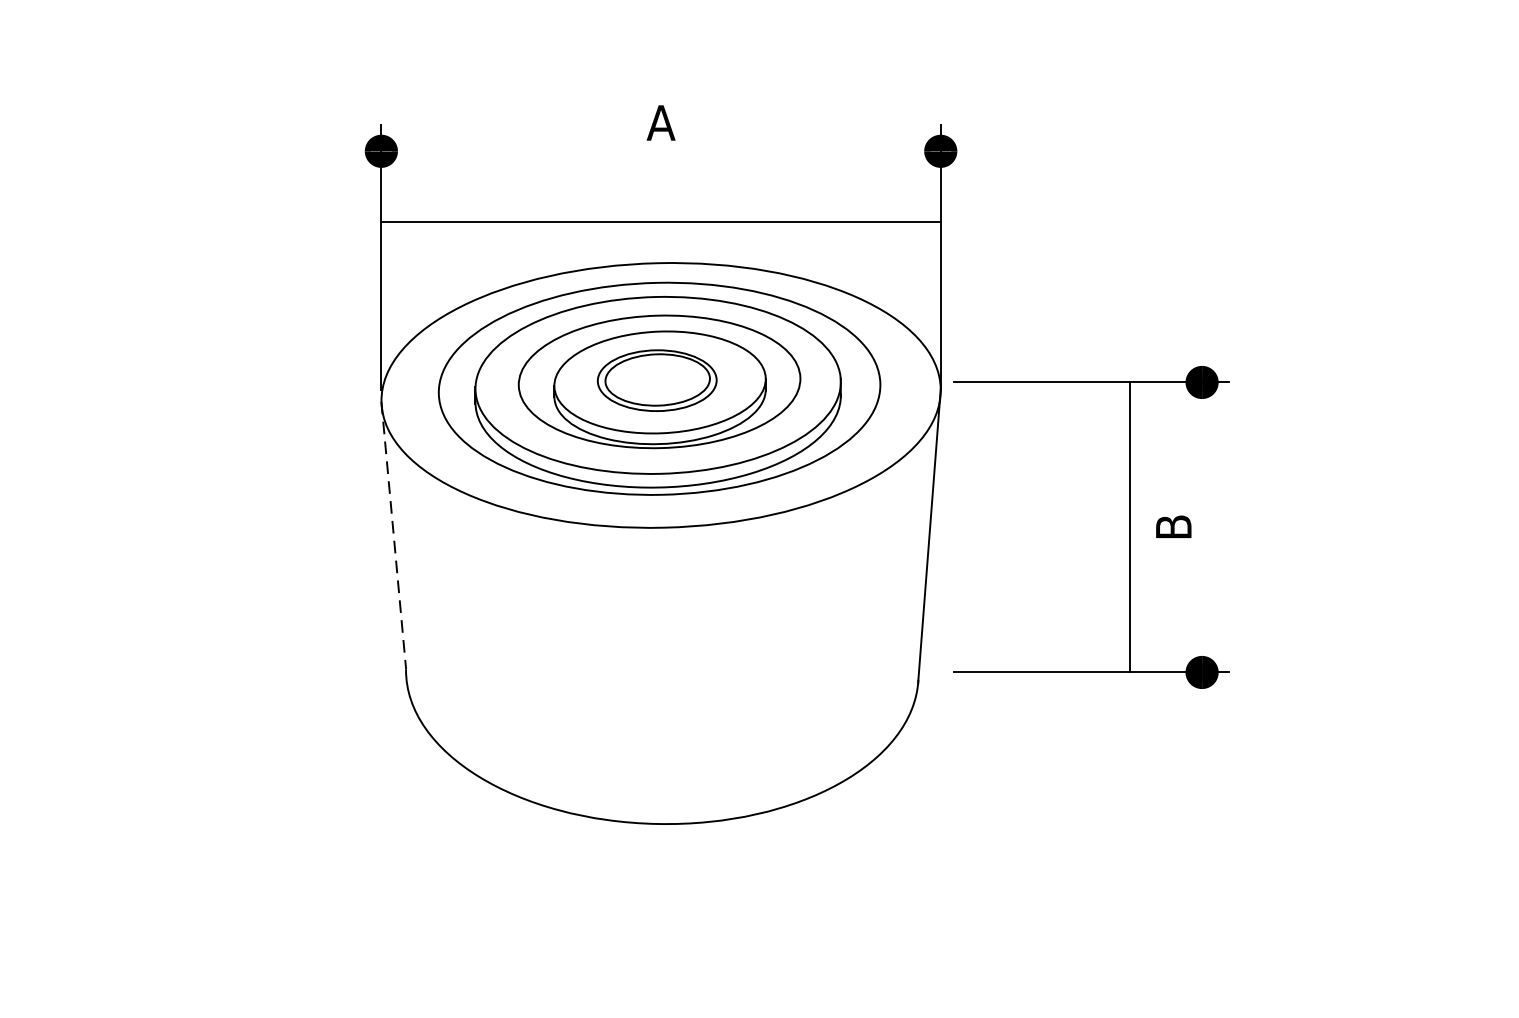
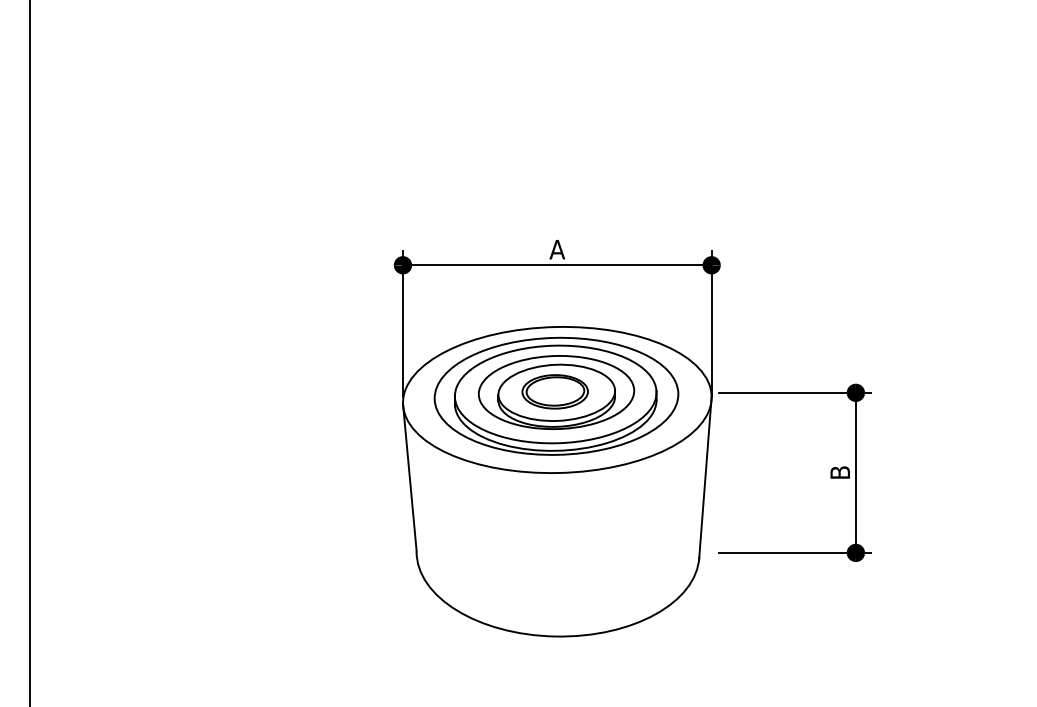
line: (659, 222) -> (556, 265), moved
line: (1128, 526) -> (855, 472), moved
line: (393, 535) -> (409, 477), dashed -> solid

